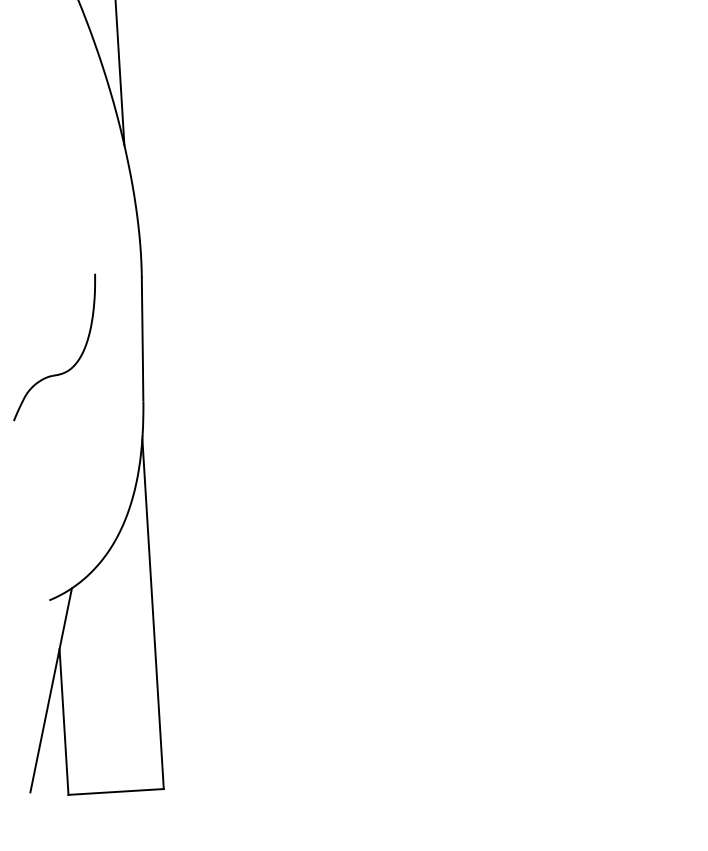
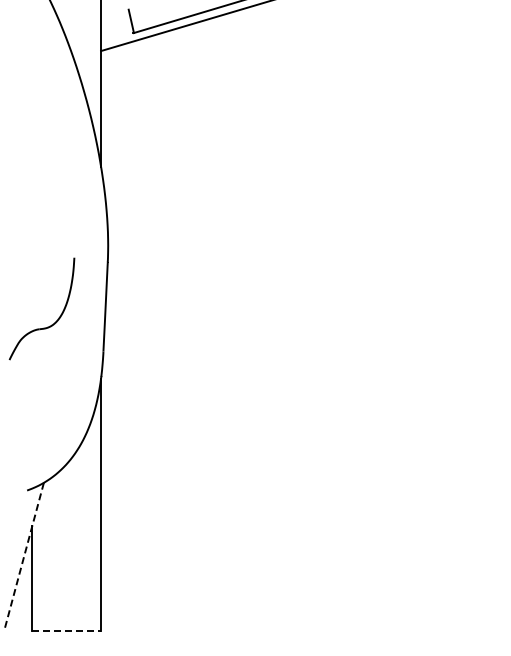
line: (51, 689) -> (24, 554), solid -> dashed
line: (117, 792) -> (67, 631), solid -> dashed

